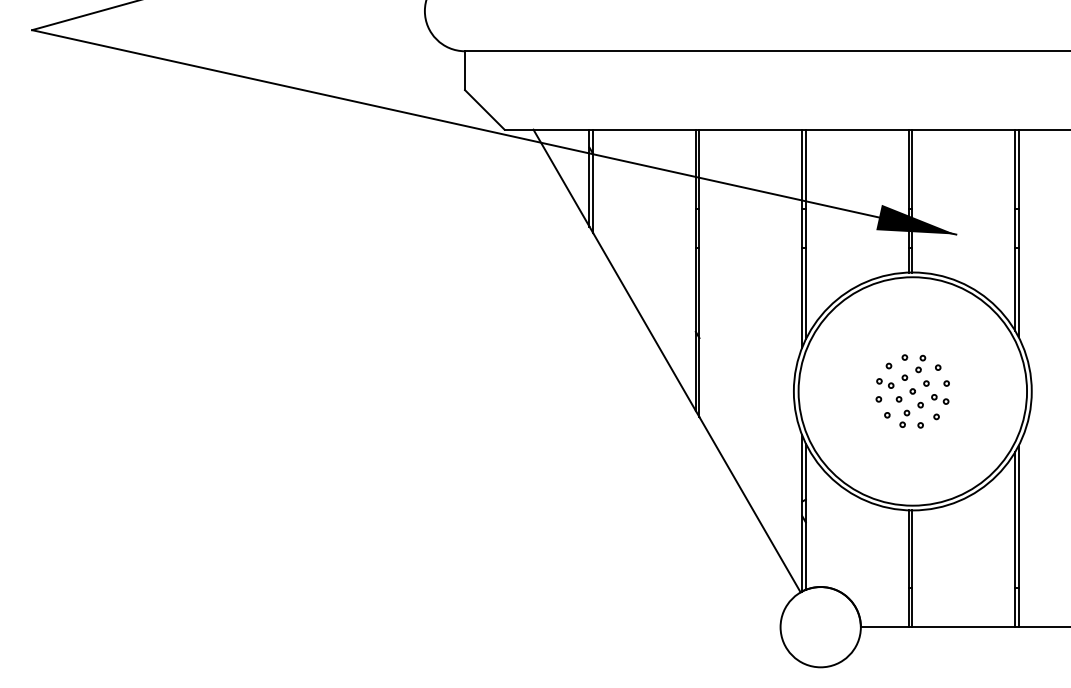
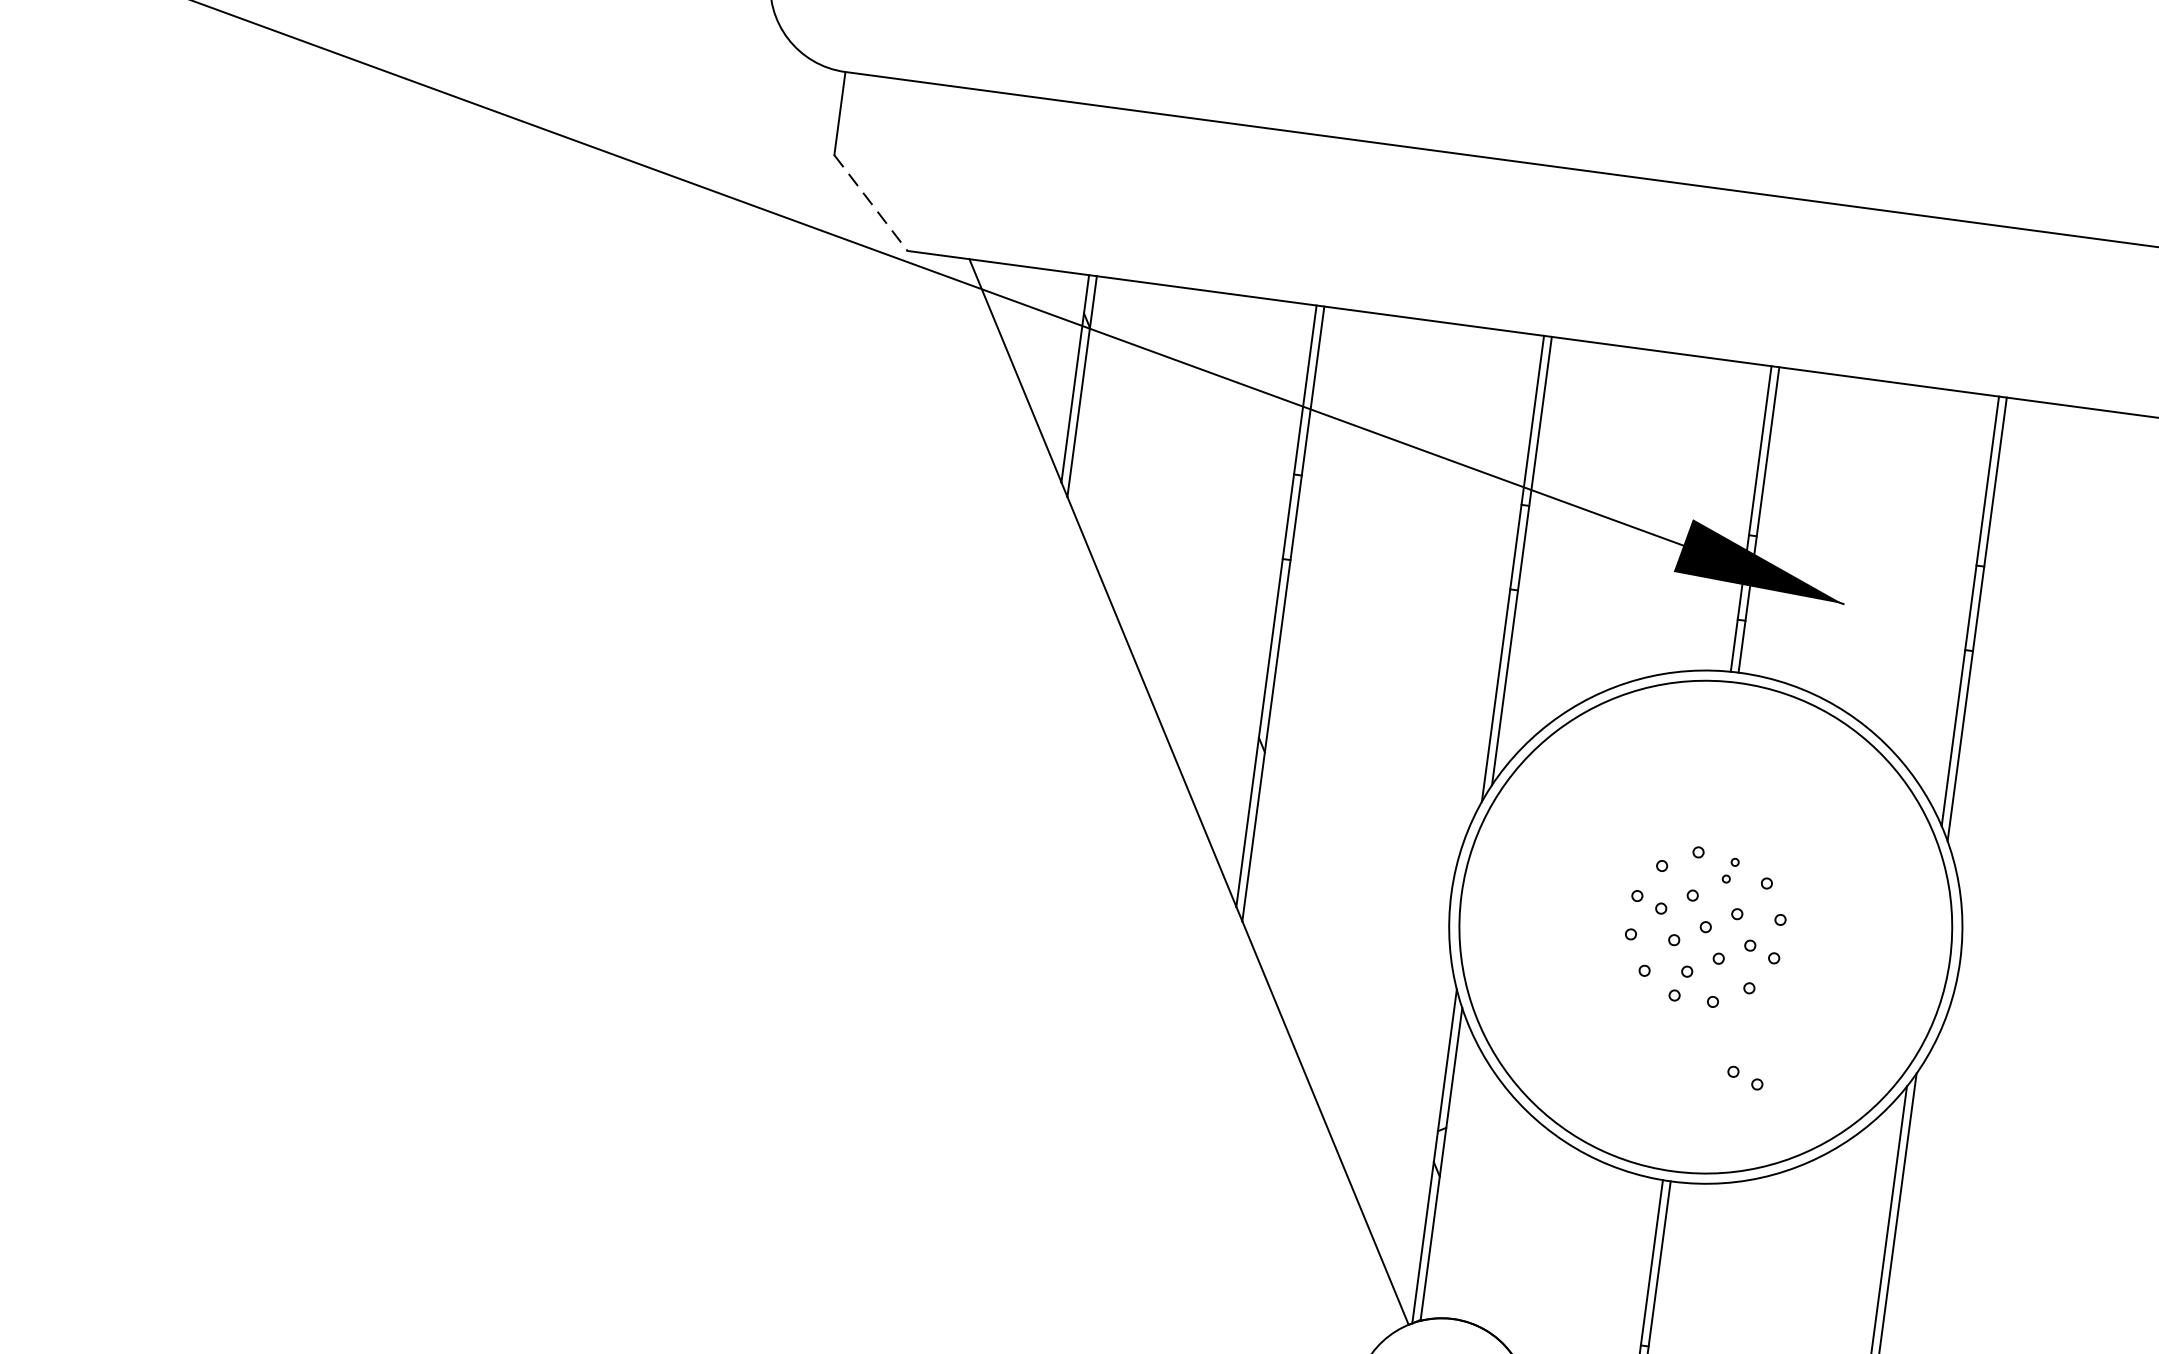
line: (484, 109) -> (870, 202), solid -> dashed
part: (920, 363) -> (1730, 869), size x0.7
part: (940, 458) -> (1745, 1078), added

